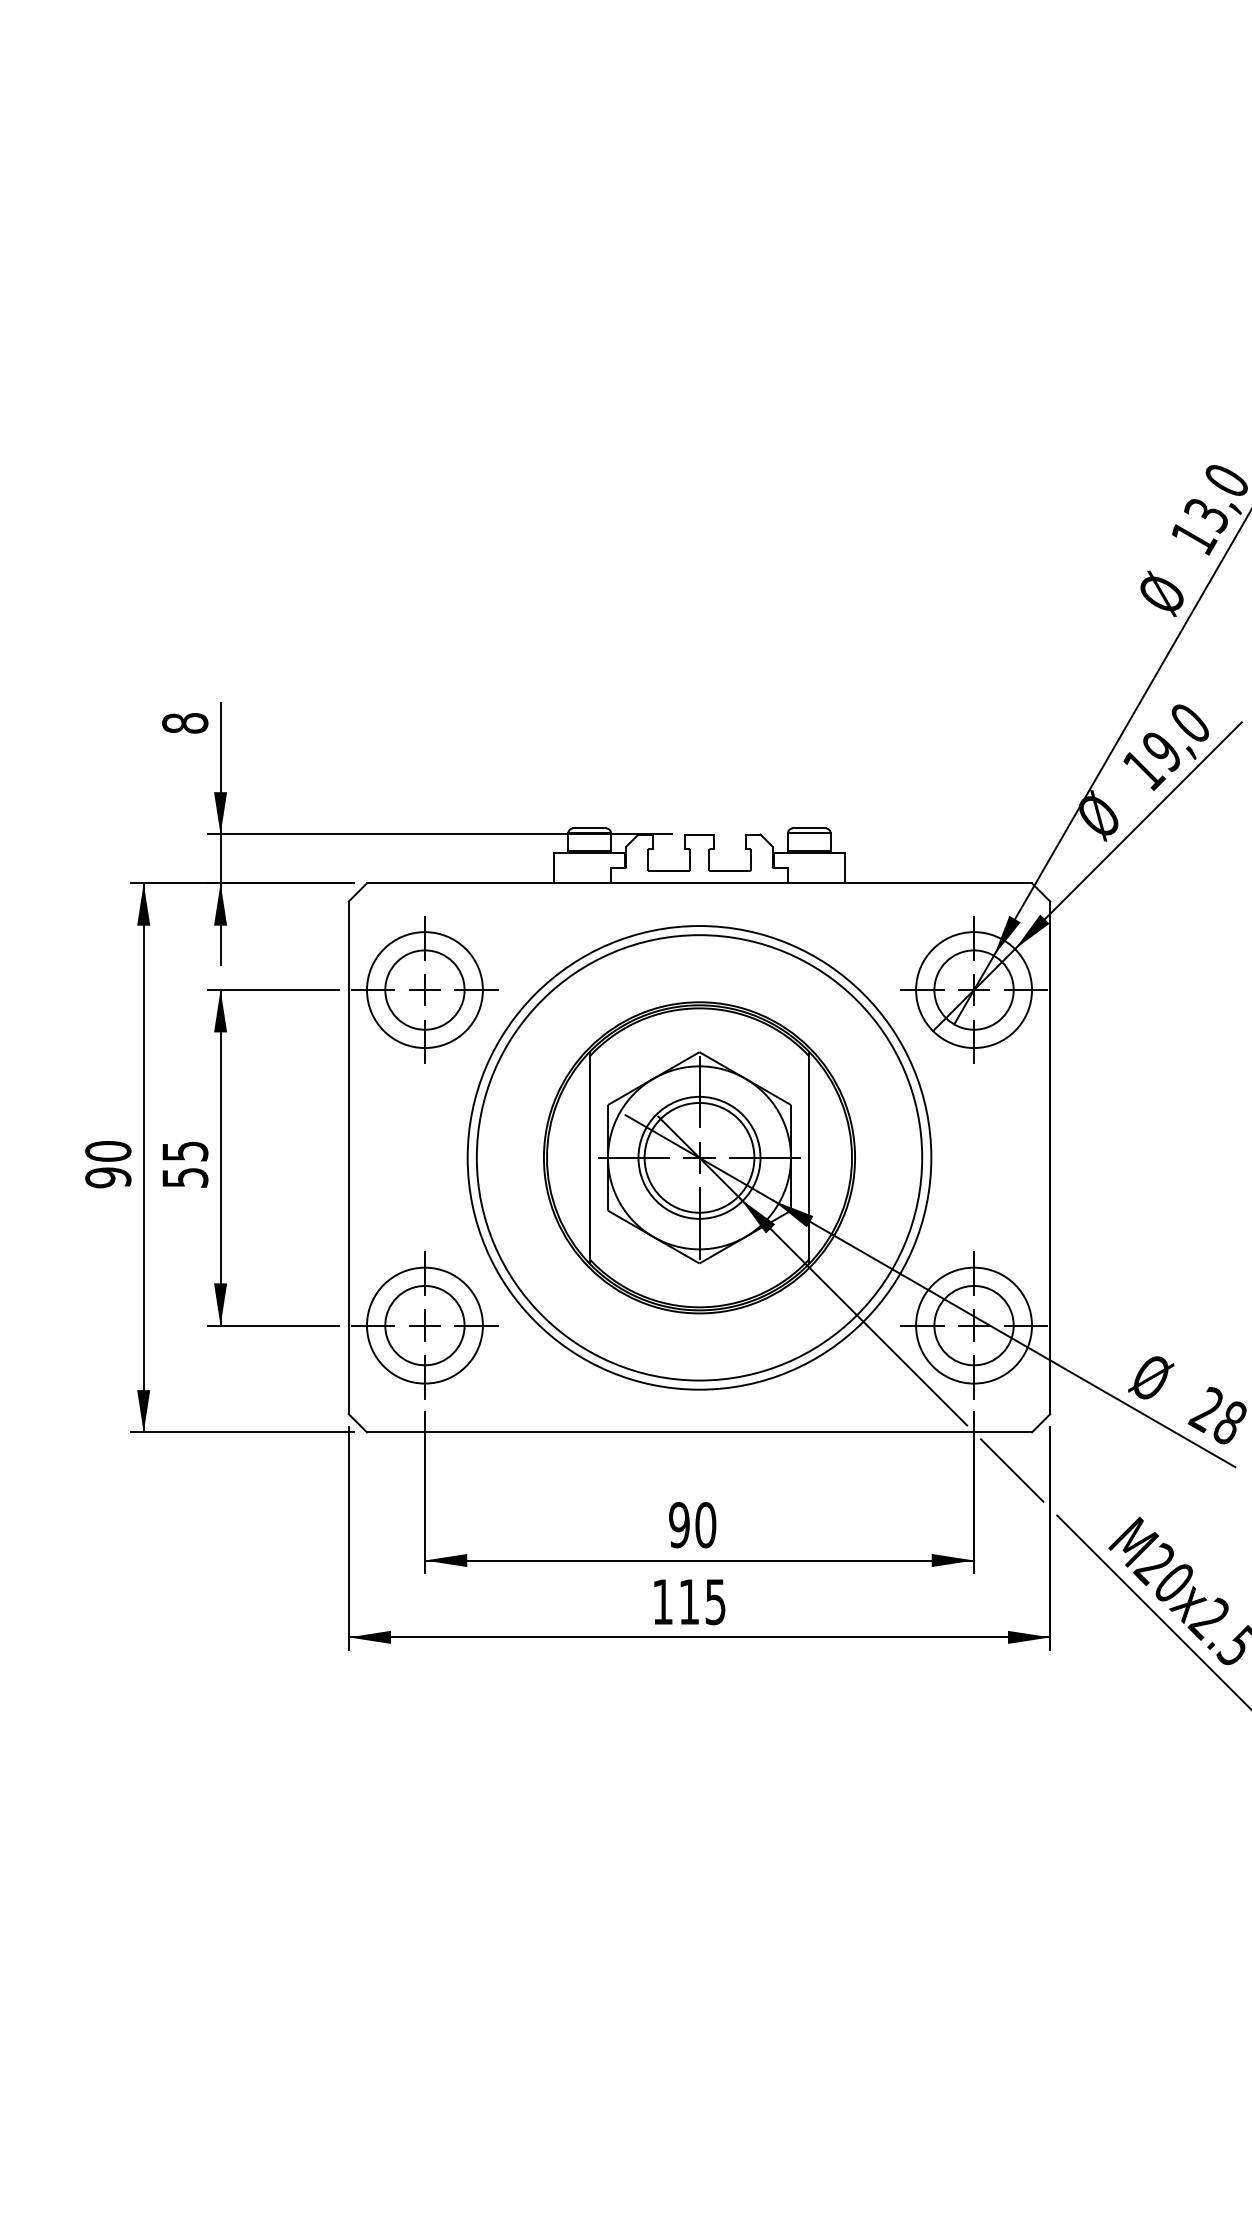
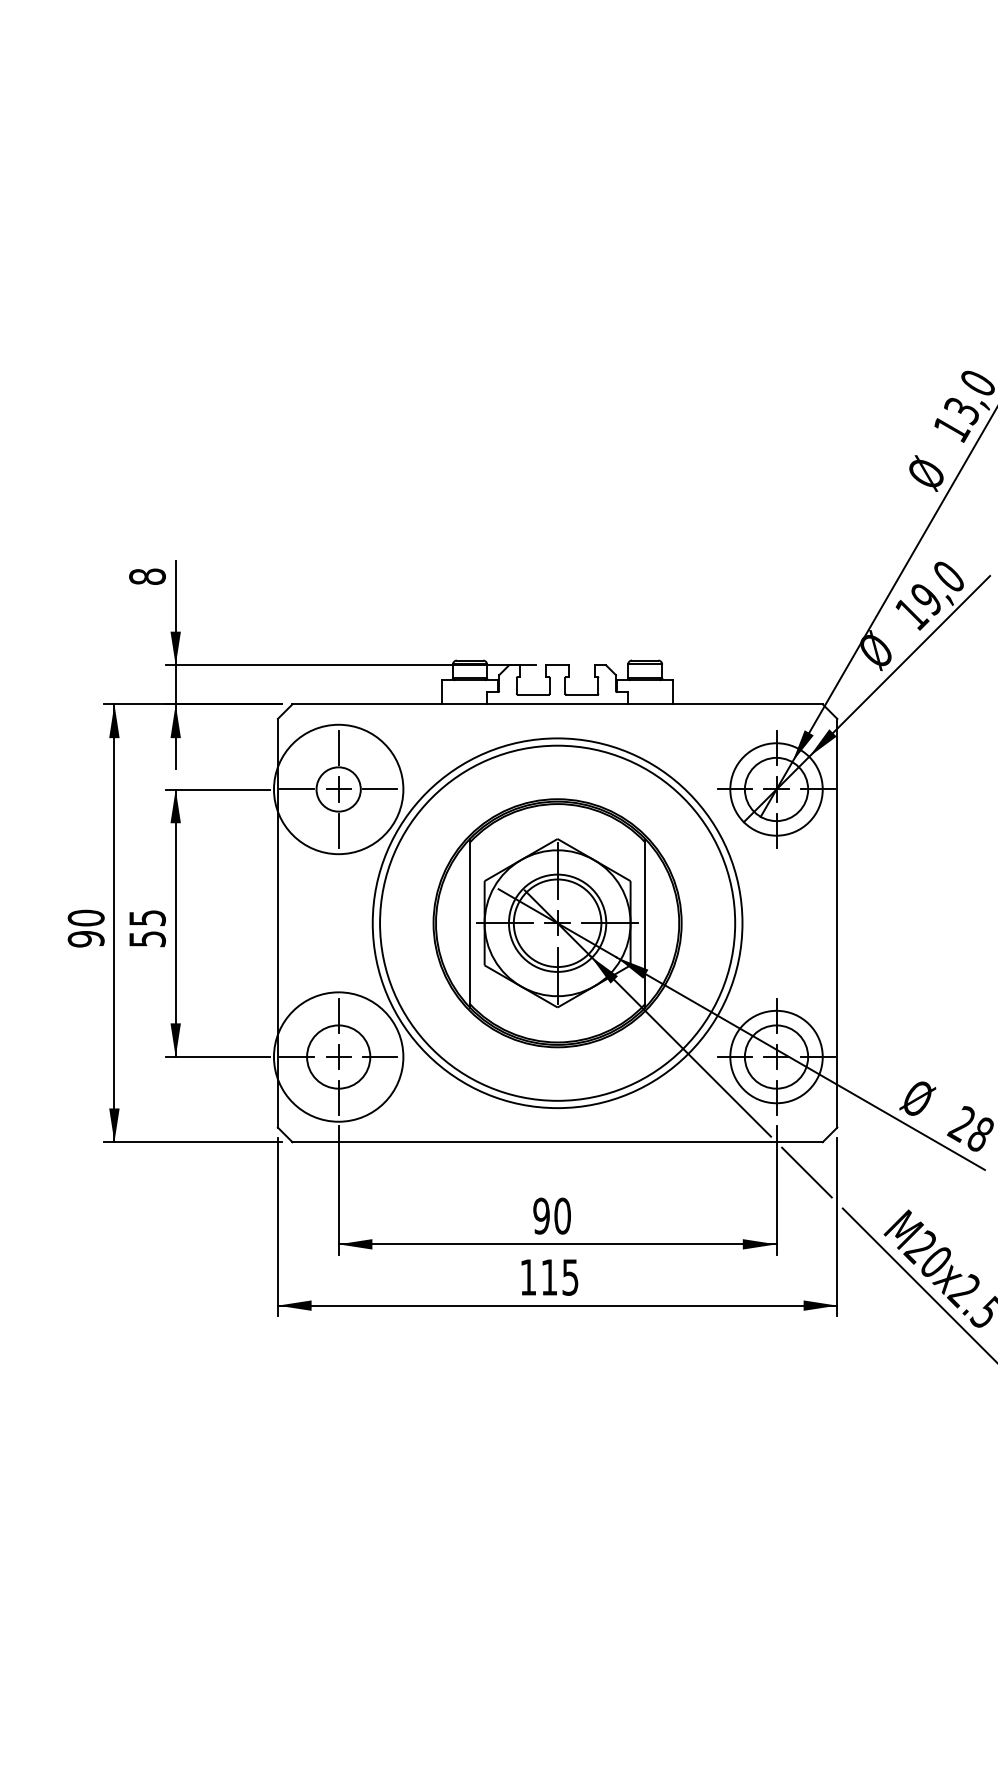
circle: (424, 989) -> (338, 789), size x0.7
circle: (424, 990) -> (338, 789), size x1.4
circle: (424, 1325) -> (338, 1056), size x1.4

